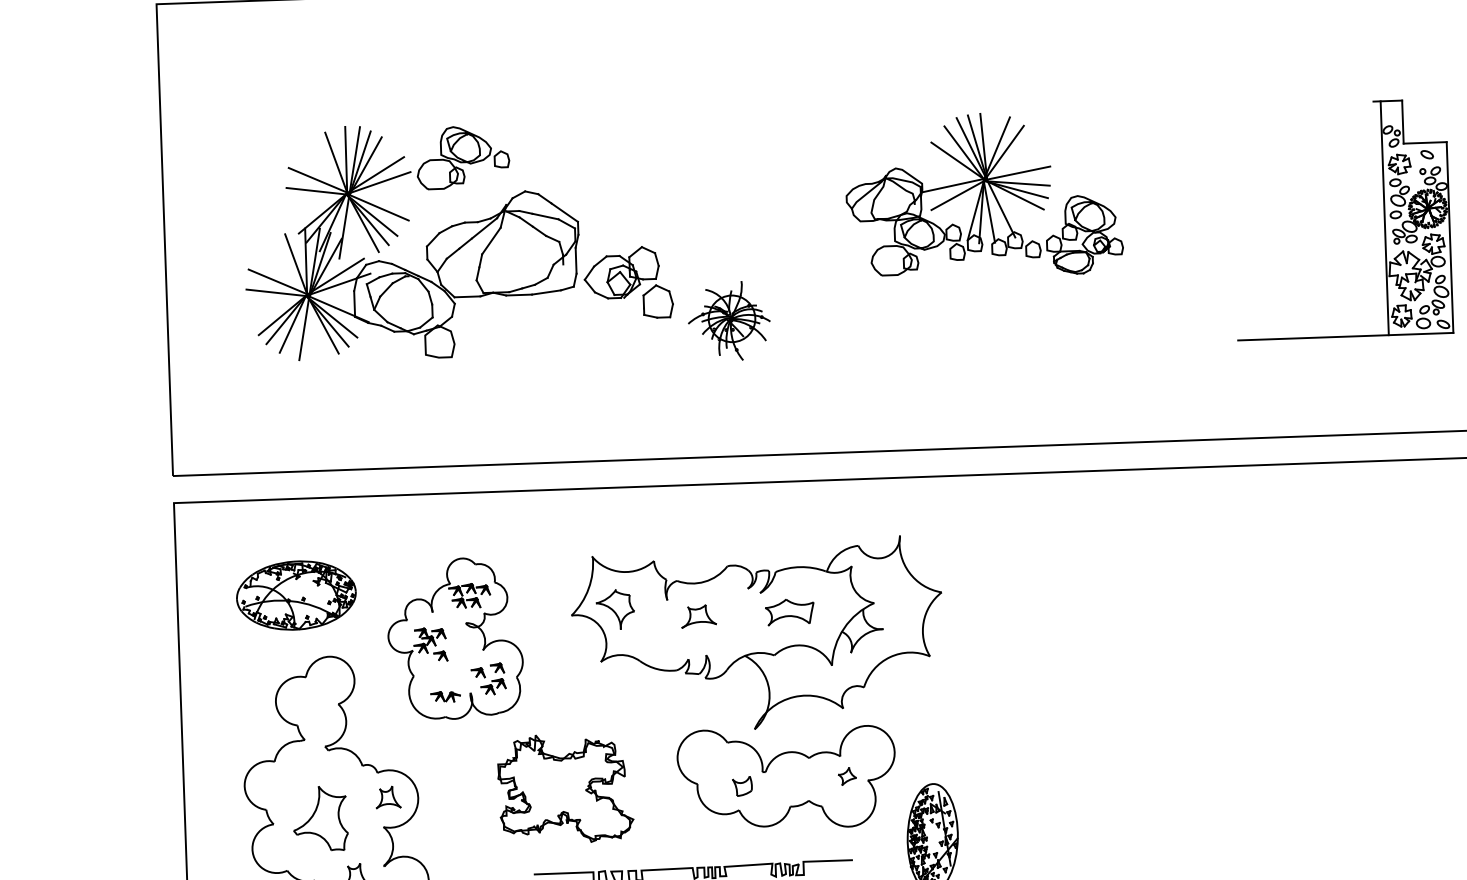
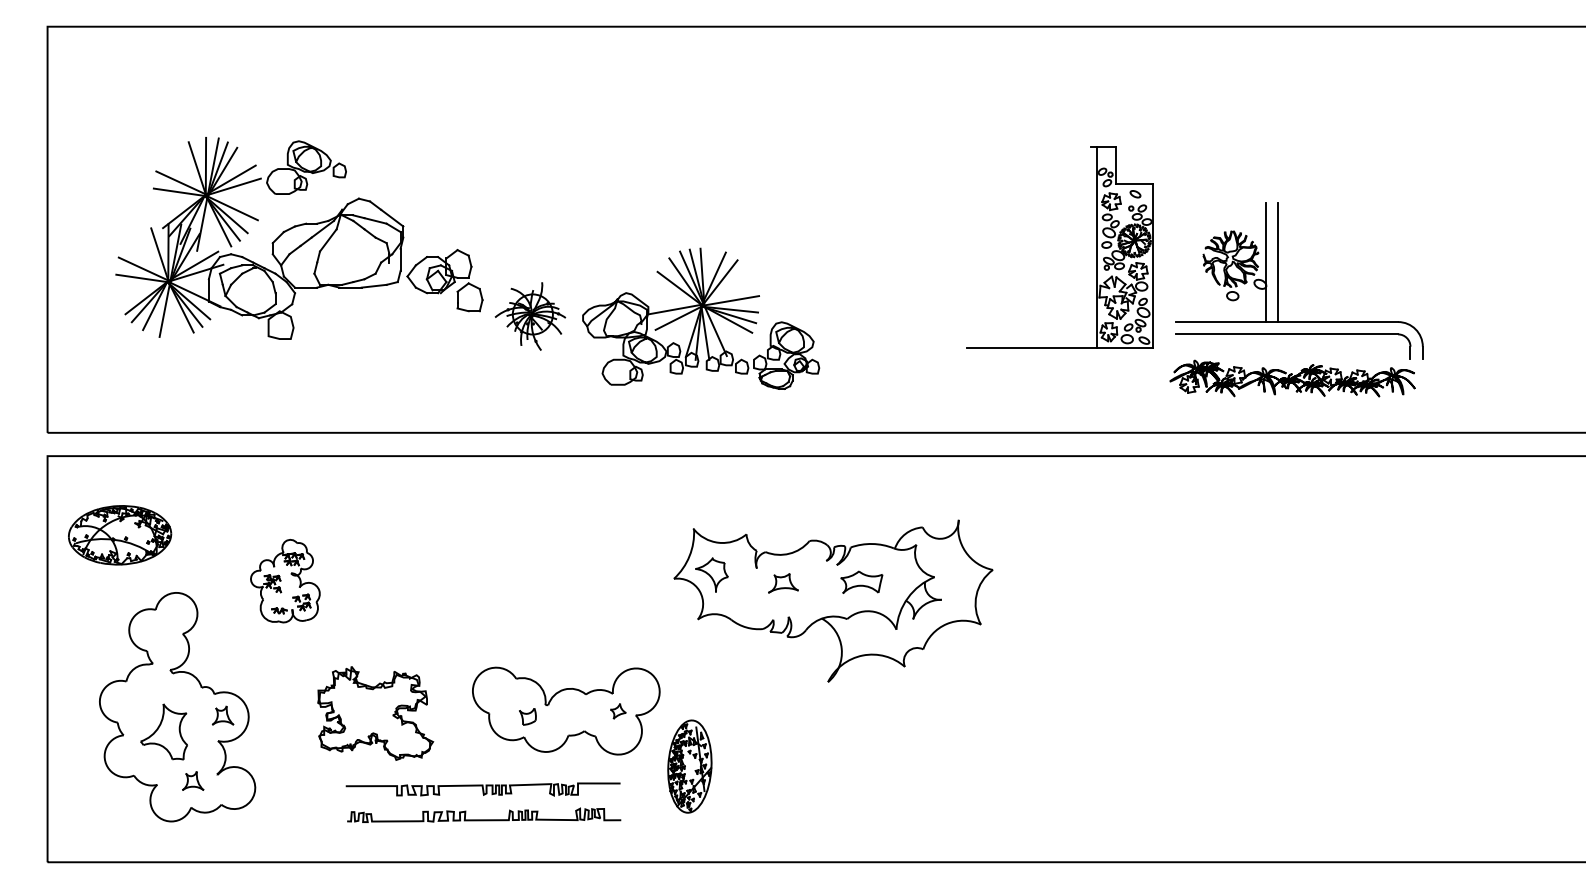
part: (984, 194) -> (701, 318), moved
part: (296, 595) -> (120, 535), moved
part: (757, 634) -> (833, 600), moved
part: (455, 637) -> (285, 580), size x0.6

